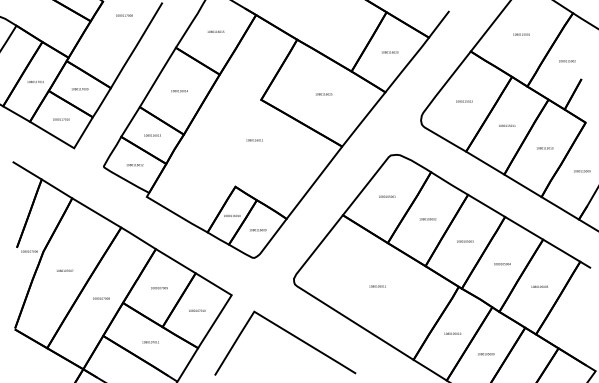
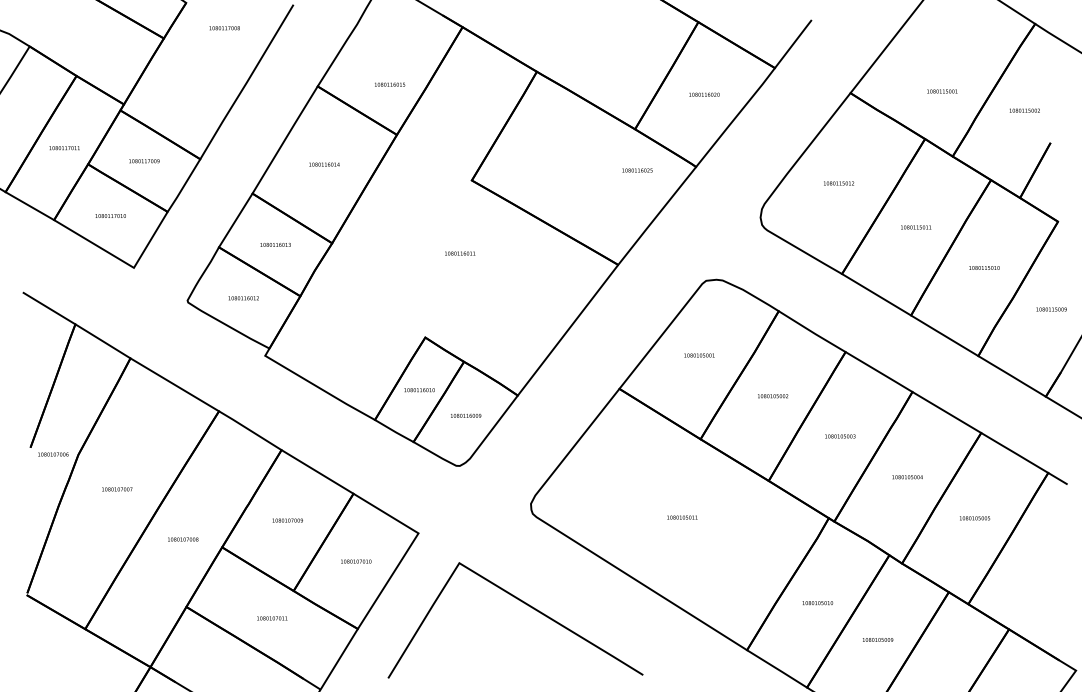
text: (215, 31) -> (389, 84), moved
text: (521, 34) -> (942, 91), moved
text: (323, 94) -> (636, 170), moved

